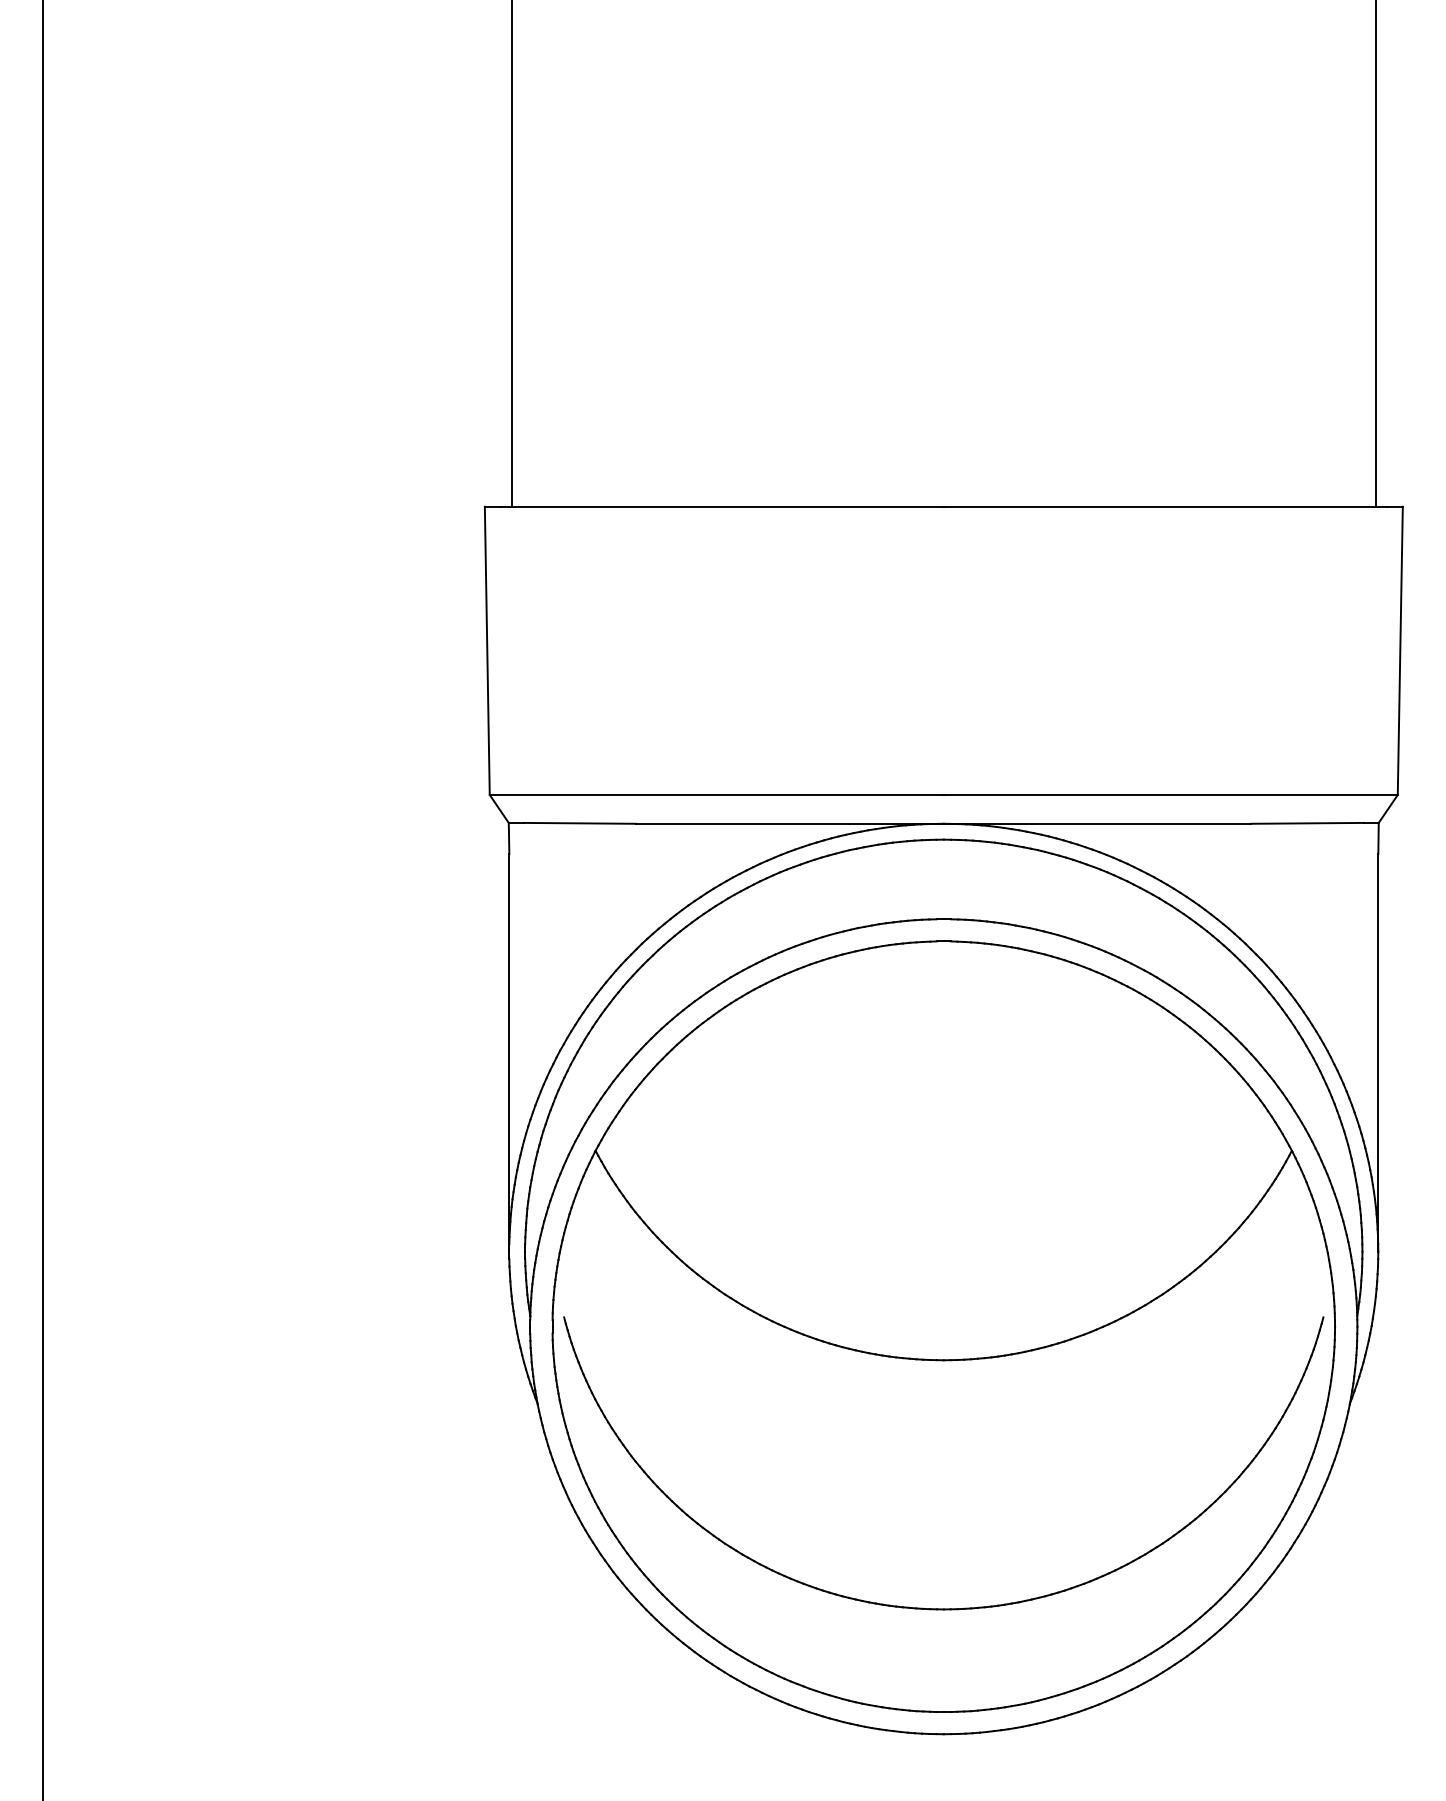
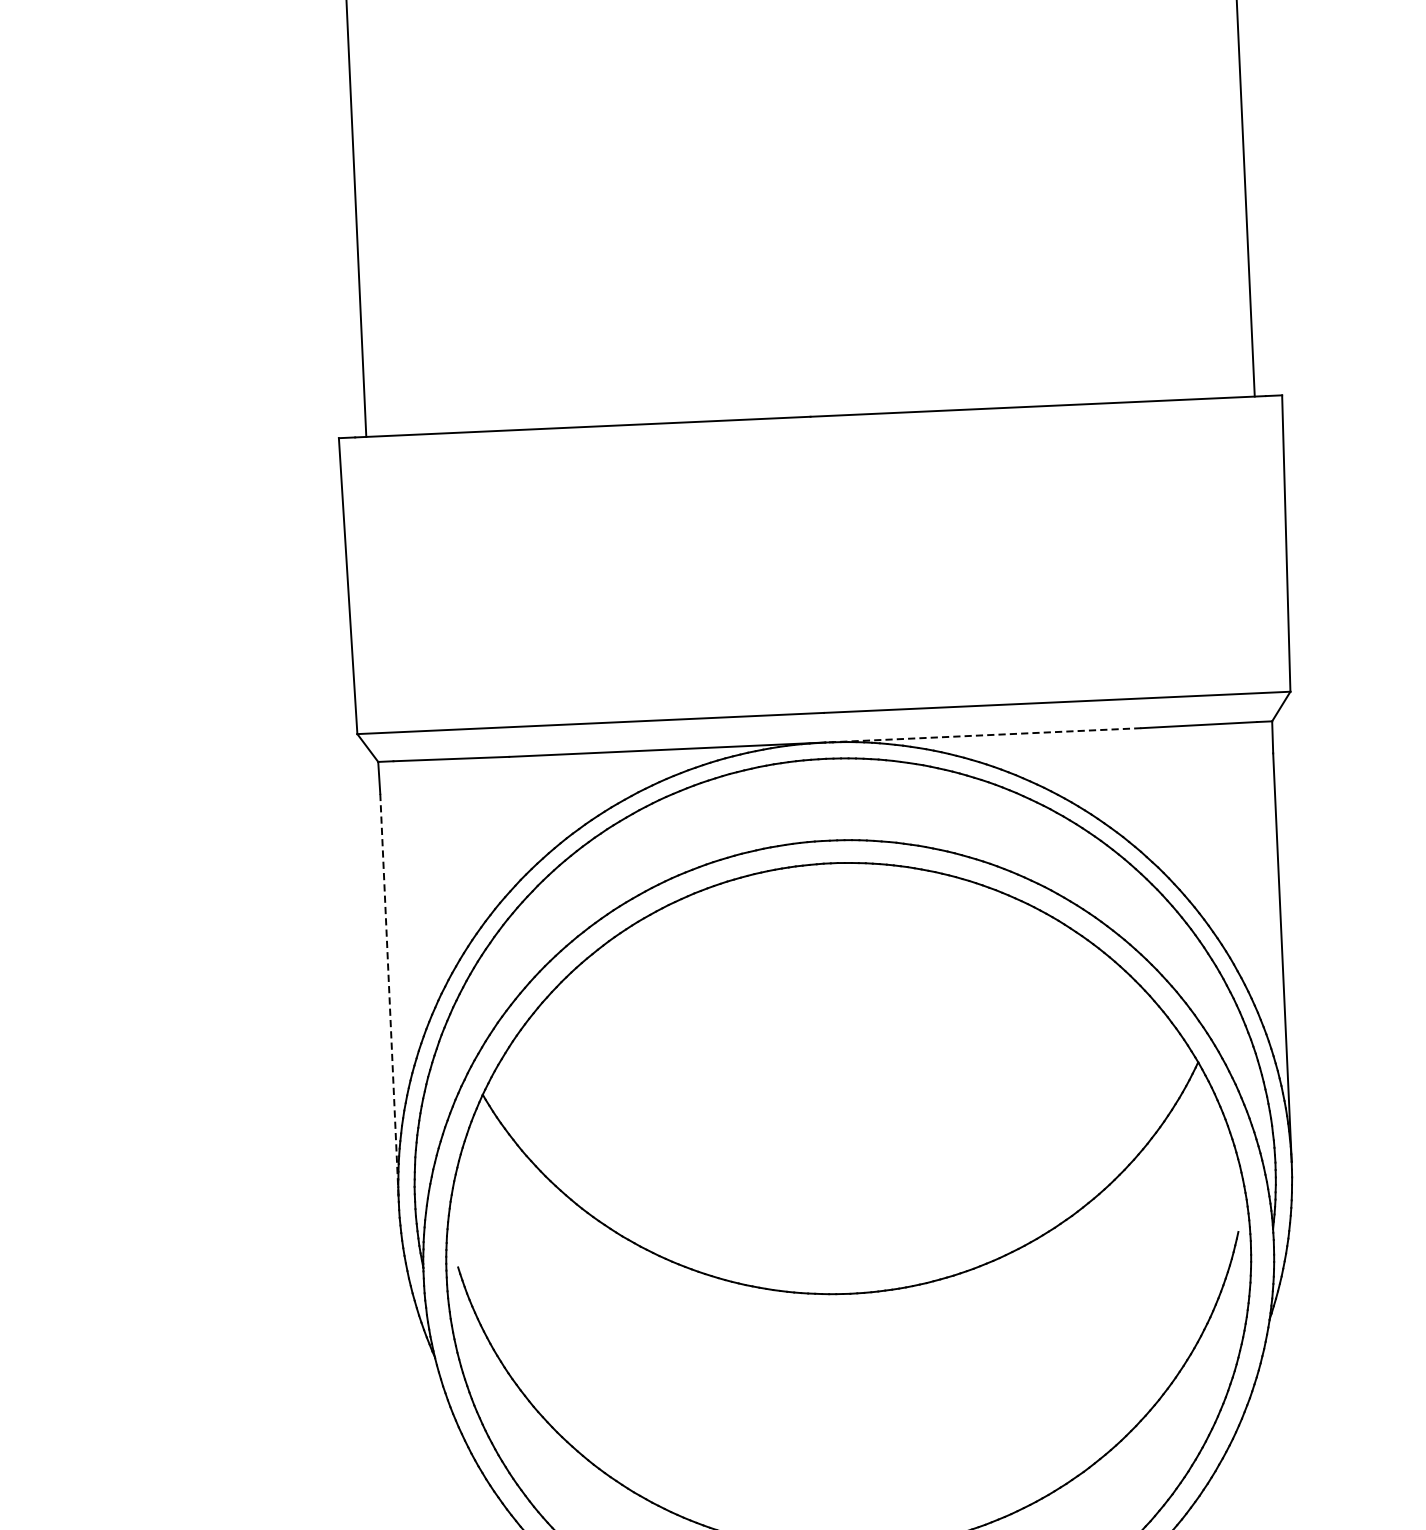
line: (1097, 823) -> (983, 735), solid -> dashed
line: (509, 1052) -> (389, 997), solid -> dashed

